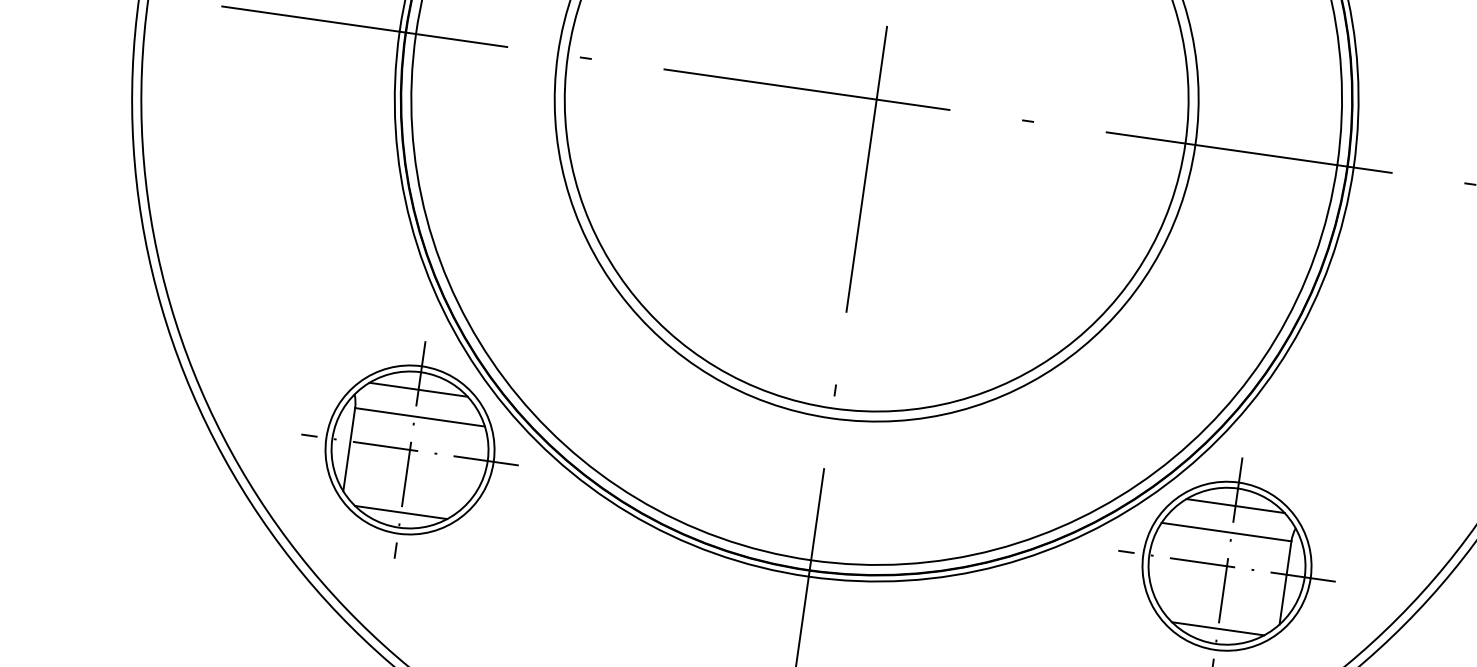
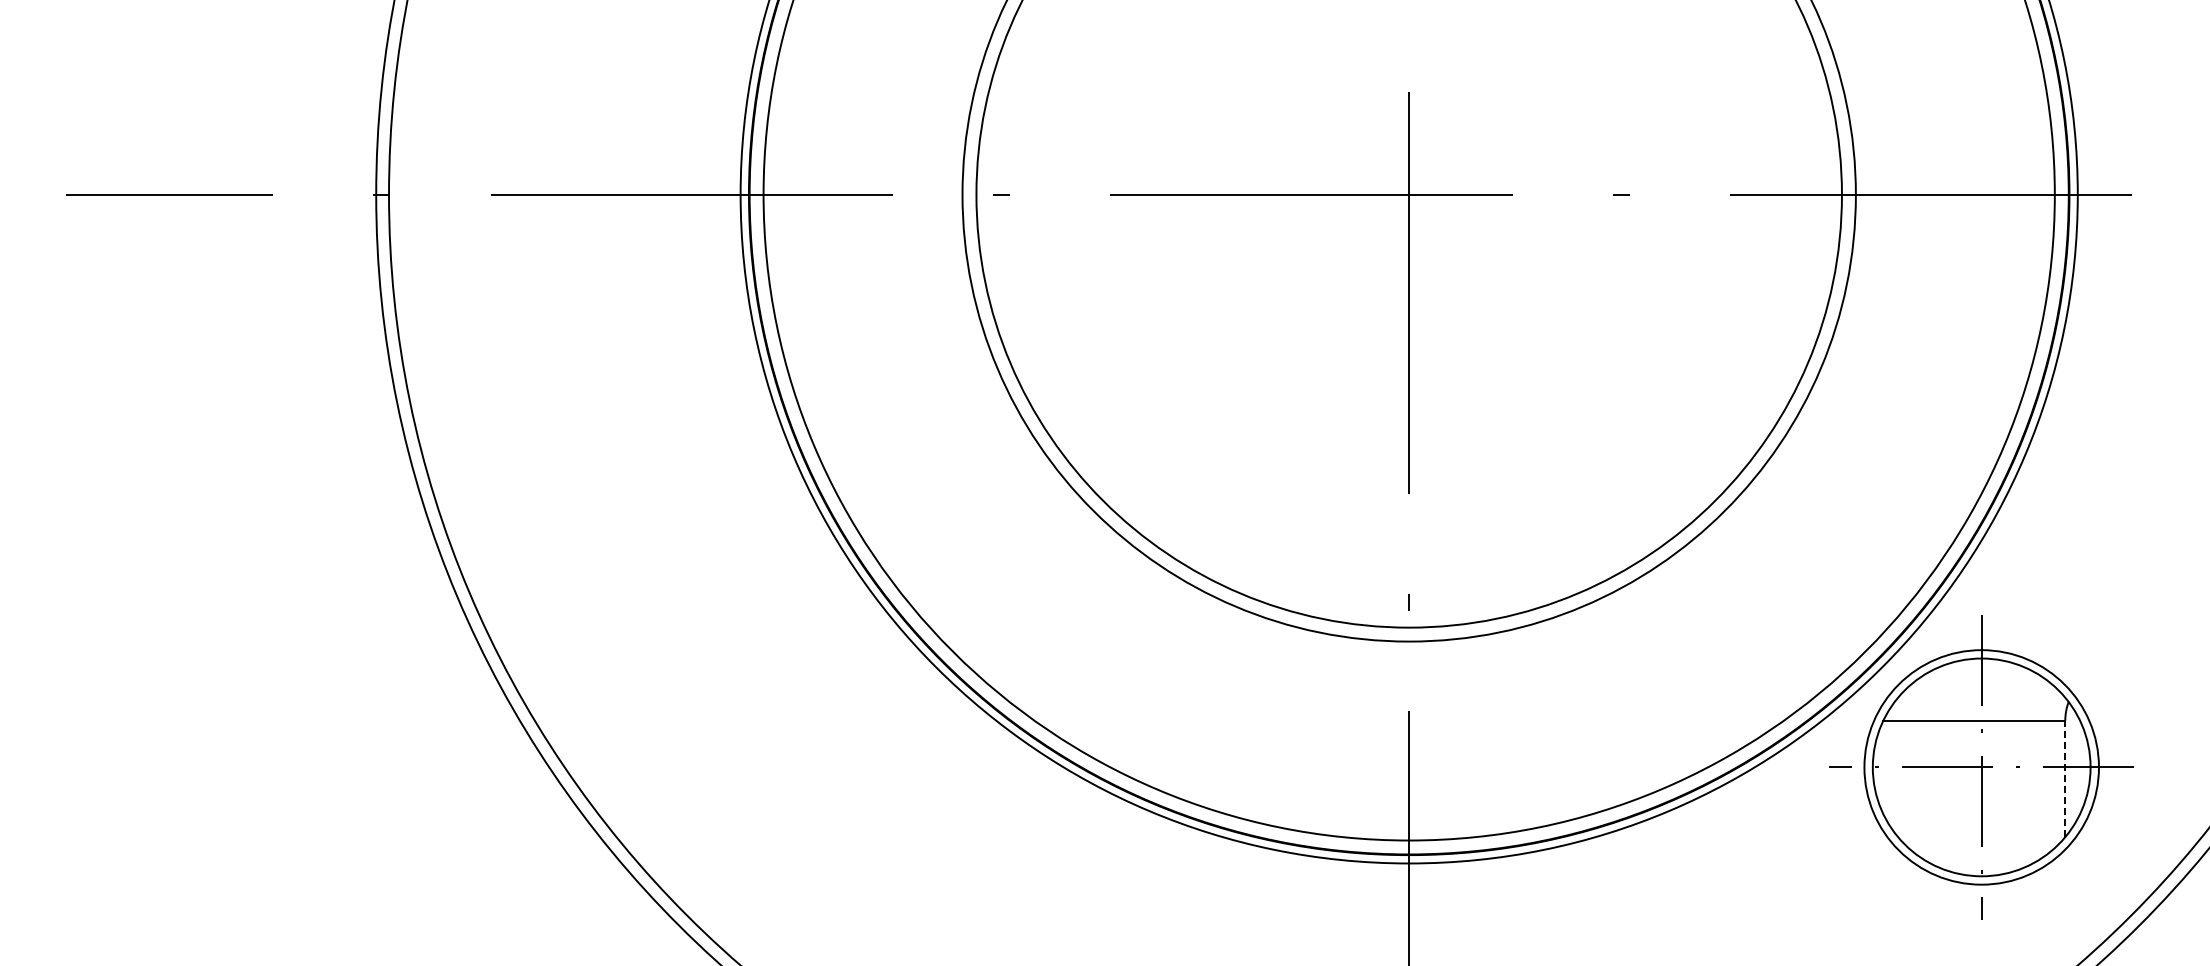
part: (409, 450) -> (836, 767), removed
line: (1235, 506) -> (1981, 683), removed
line: (1285, 582) -> (2065, 778), solid -> dashed
line: (1217, 629) -> (1981, 855), removed

